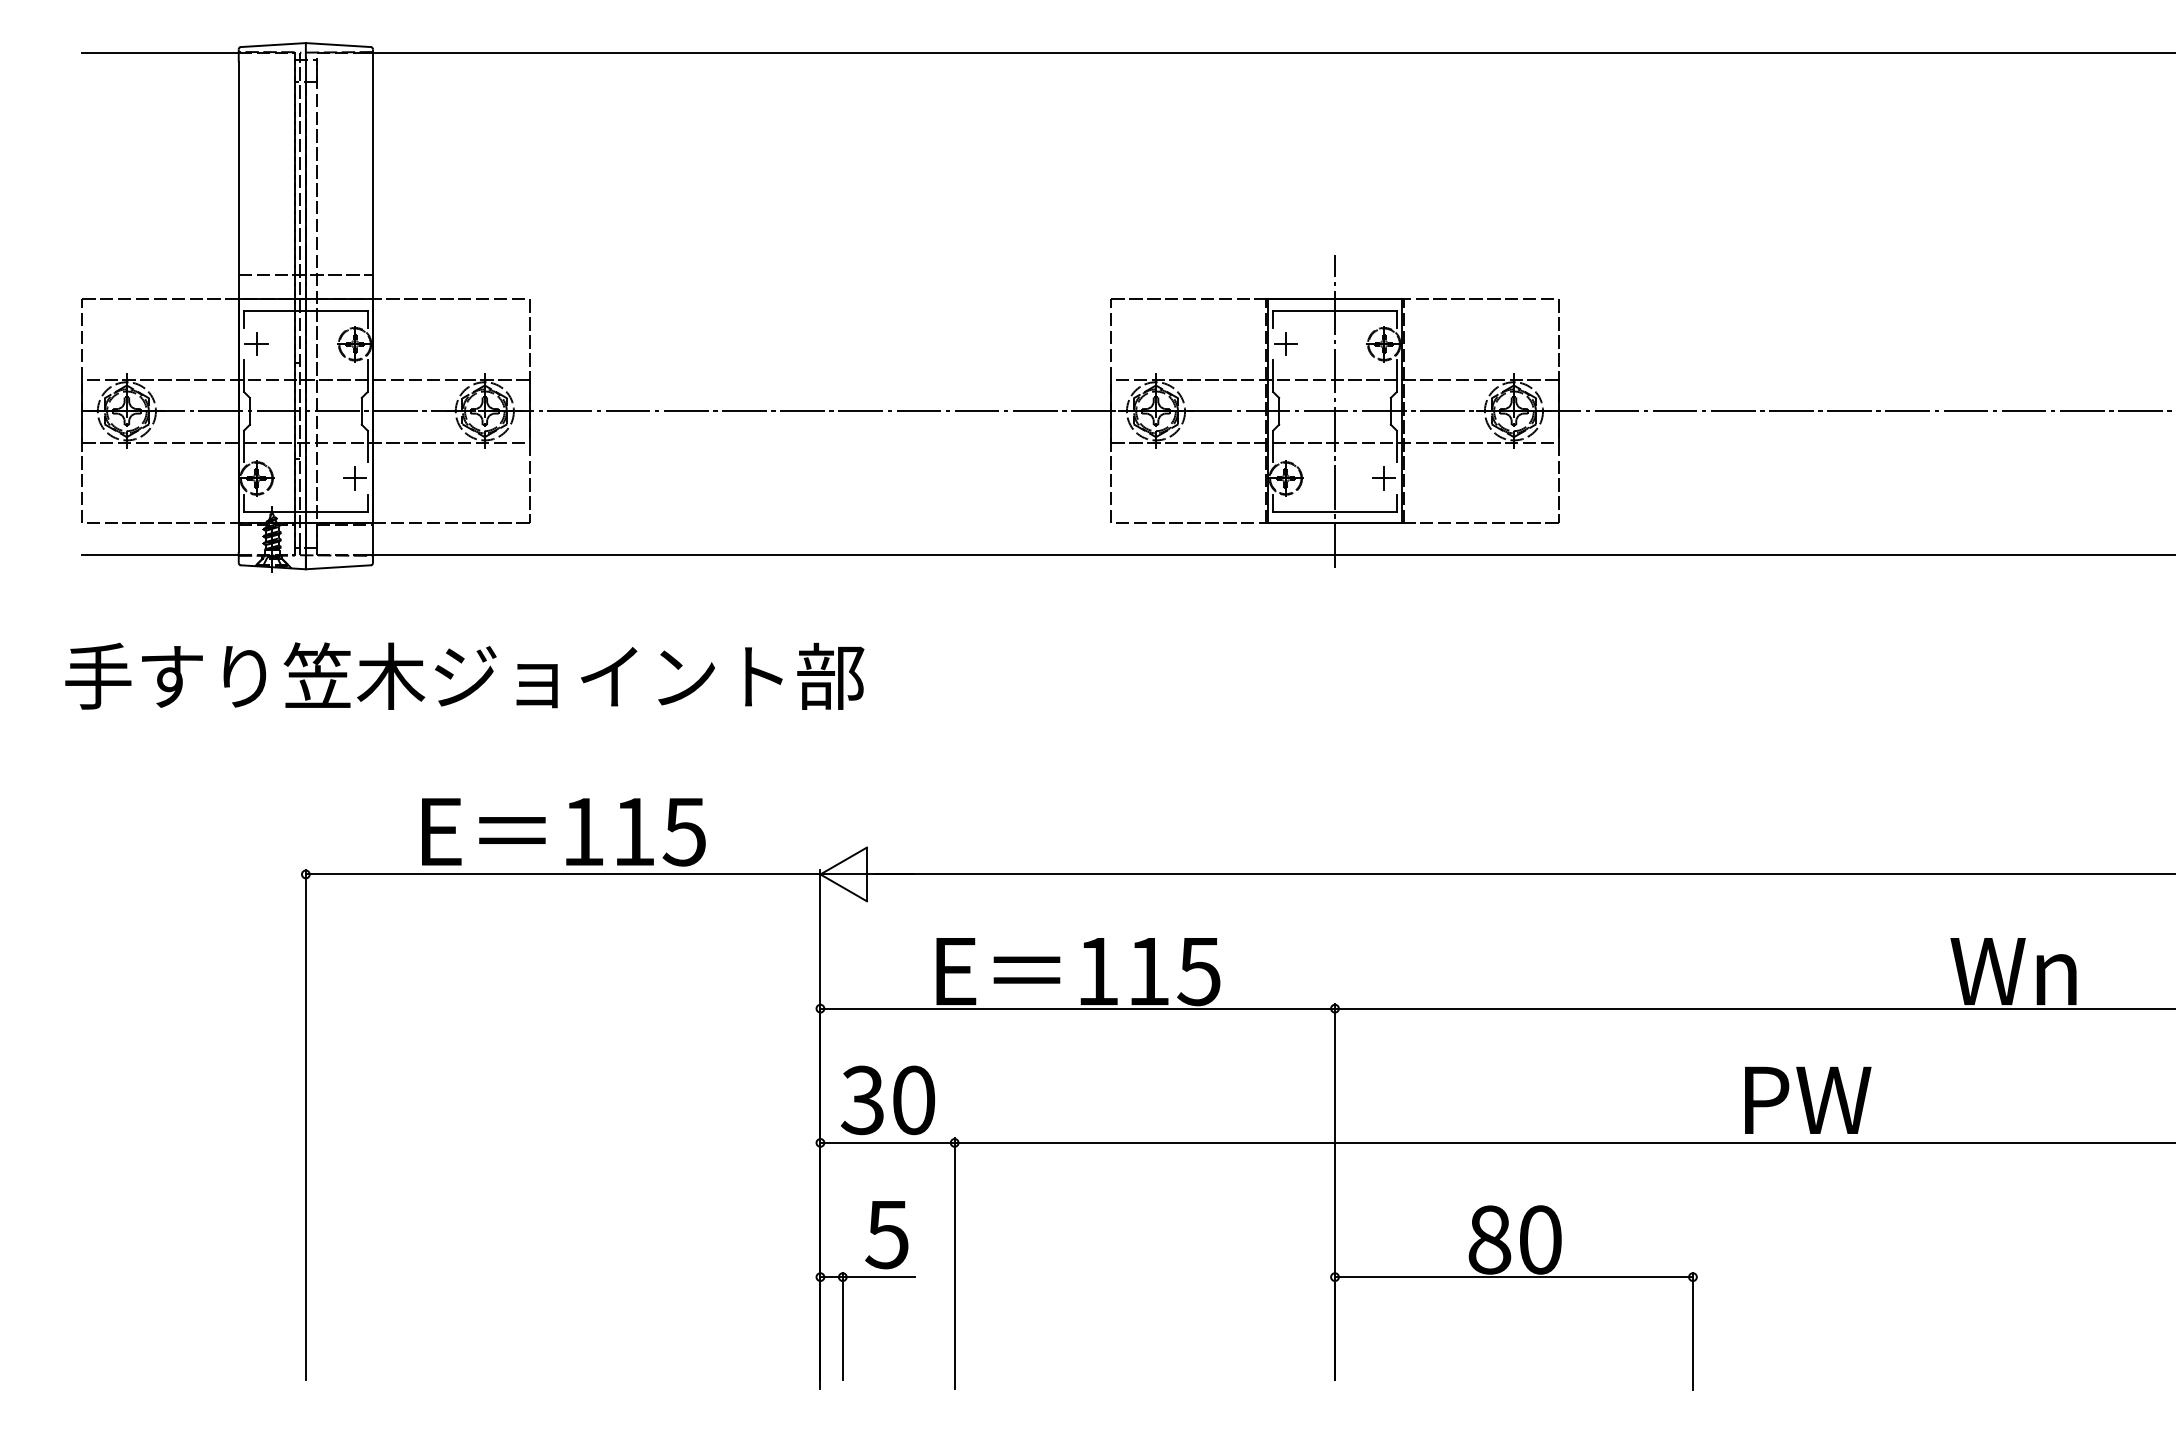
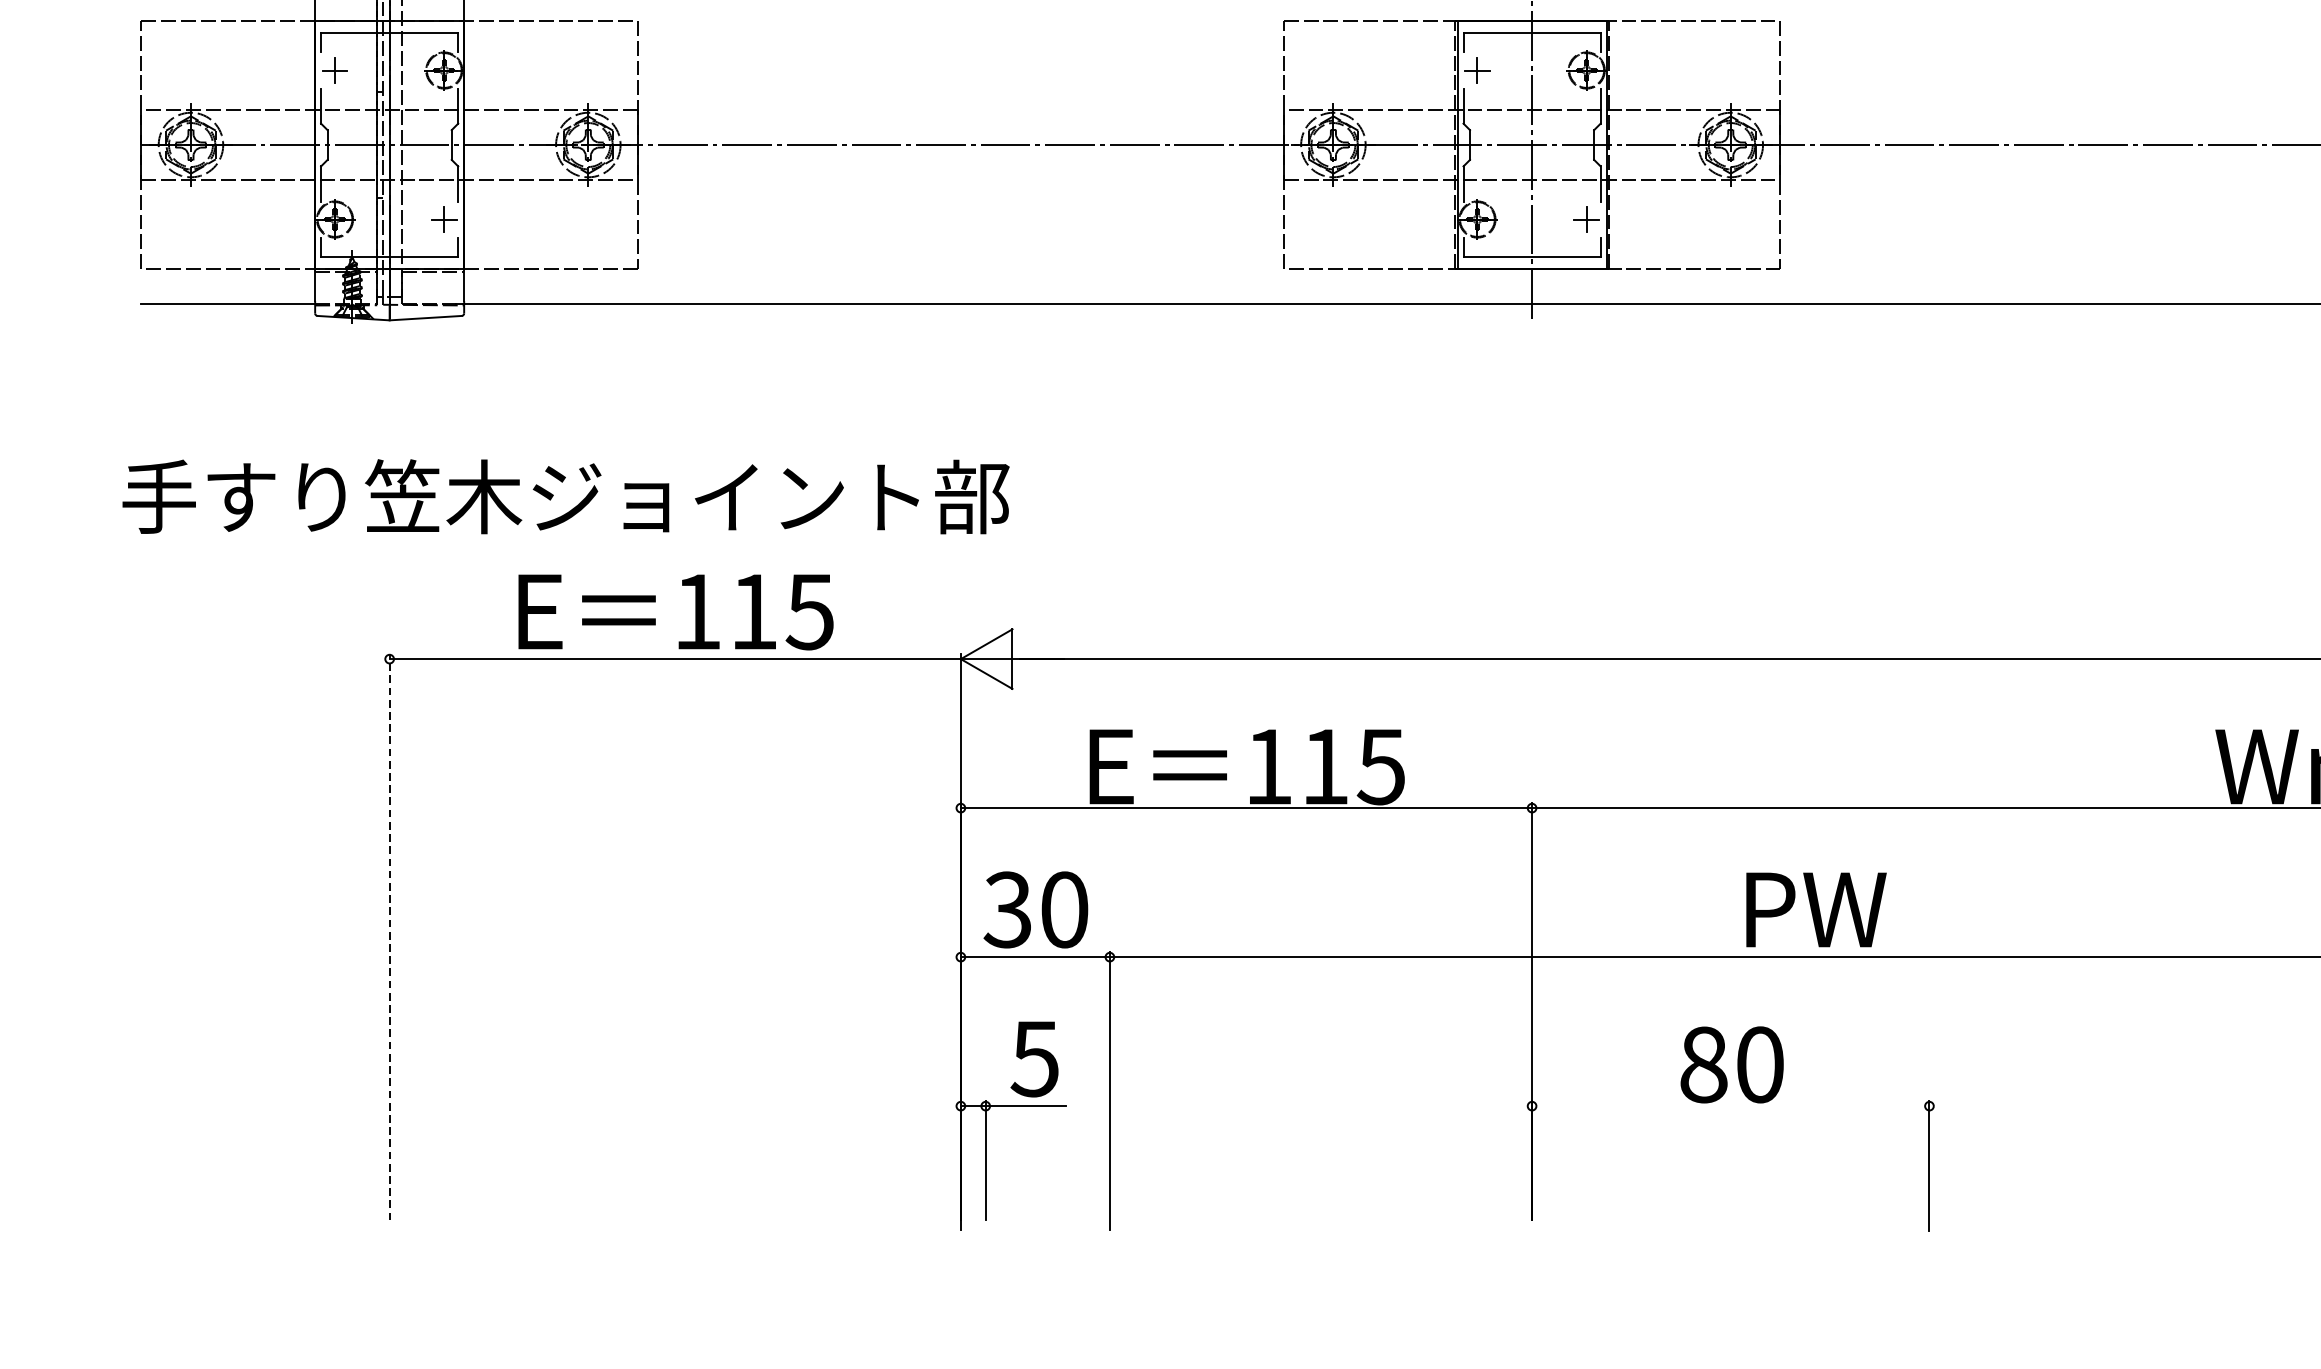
text: (464, 675) -> (565, 496), moved
text: (1808, 1099) -> (1816, 908), moved
line: (305, 1124) -> (389, 936), solid -> dashed
line: (1513, 1277) -> (1730, 1106), removed

